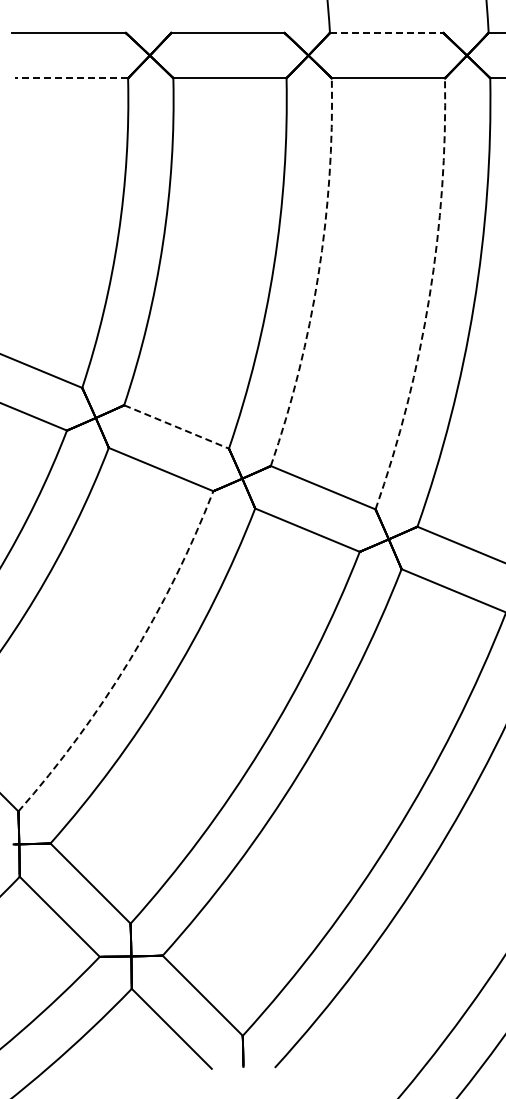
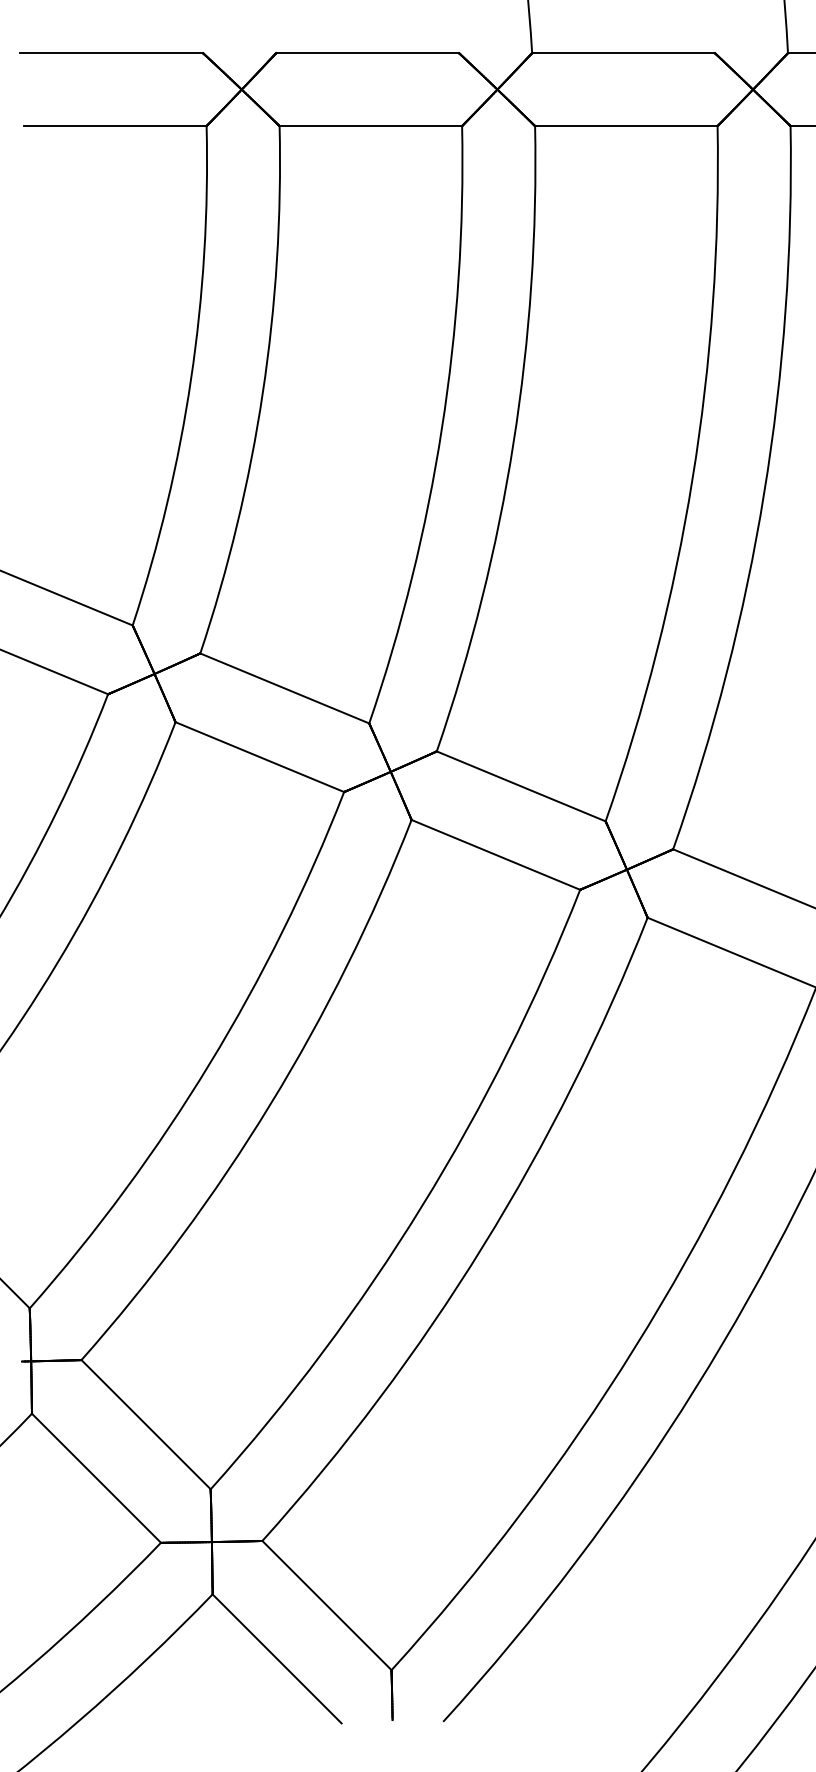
line: (386, 32) -> (623, 52), dashed -> solid
line: (71, 78) -> (115, 126), dashed -> solid
arc: (318, 274) -> (513, 442), dashed -> solid
arc: (429, 296) -> (692, 478), dashed -> solid
line: (176, 426) -> (284, 687), dashed -> solid
arc: (129, 659) -> (208, 1063), dashed -> solid

